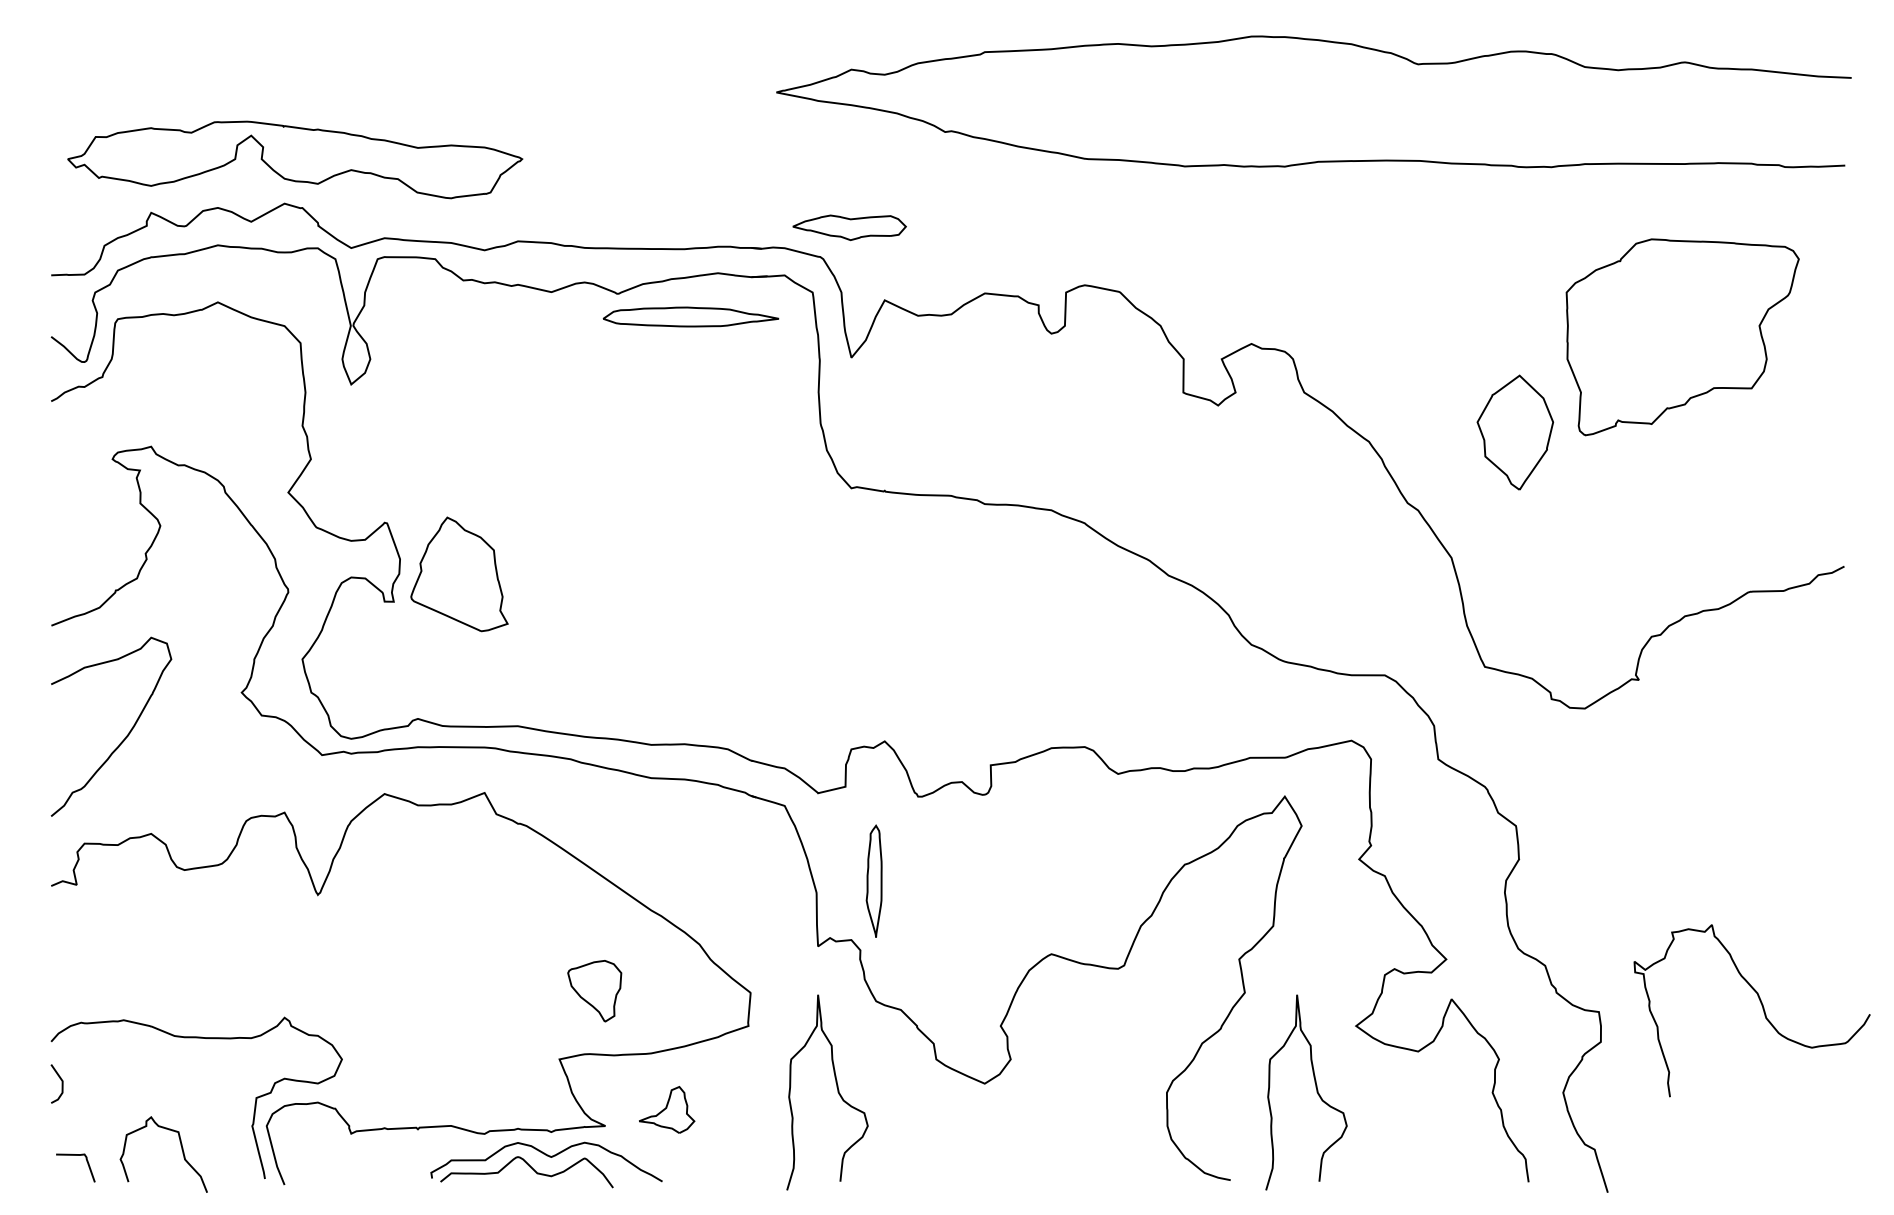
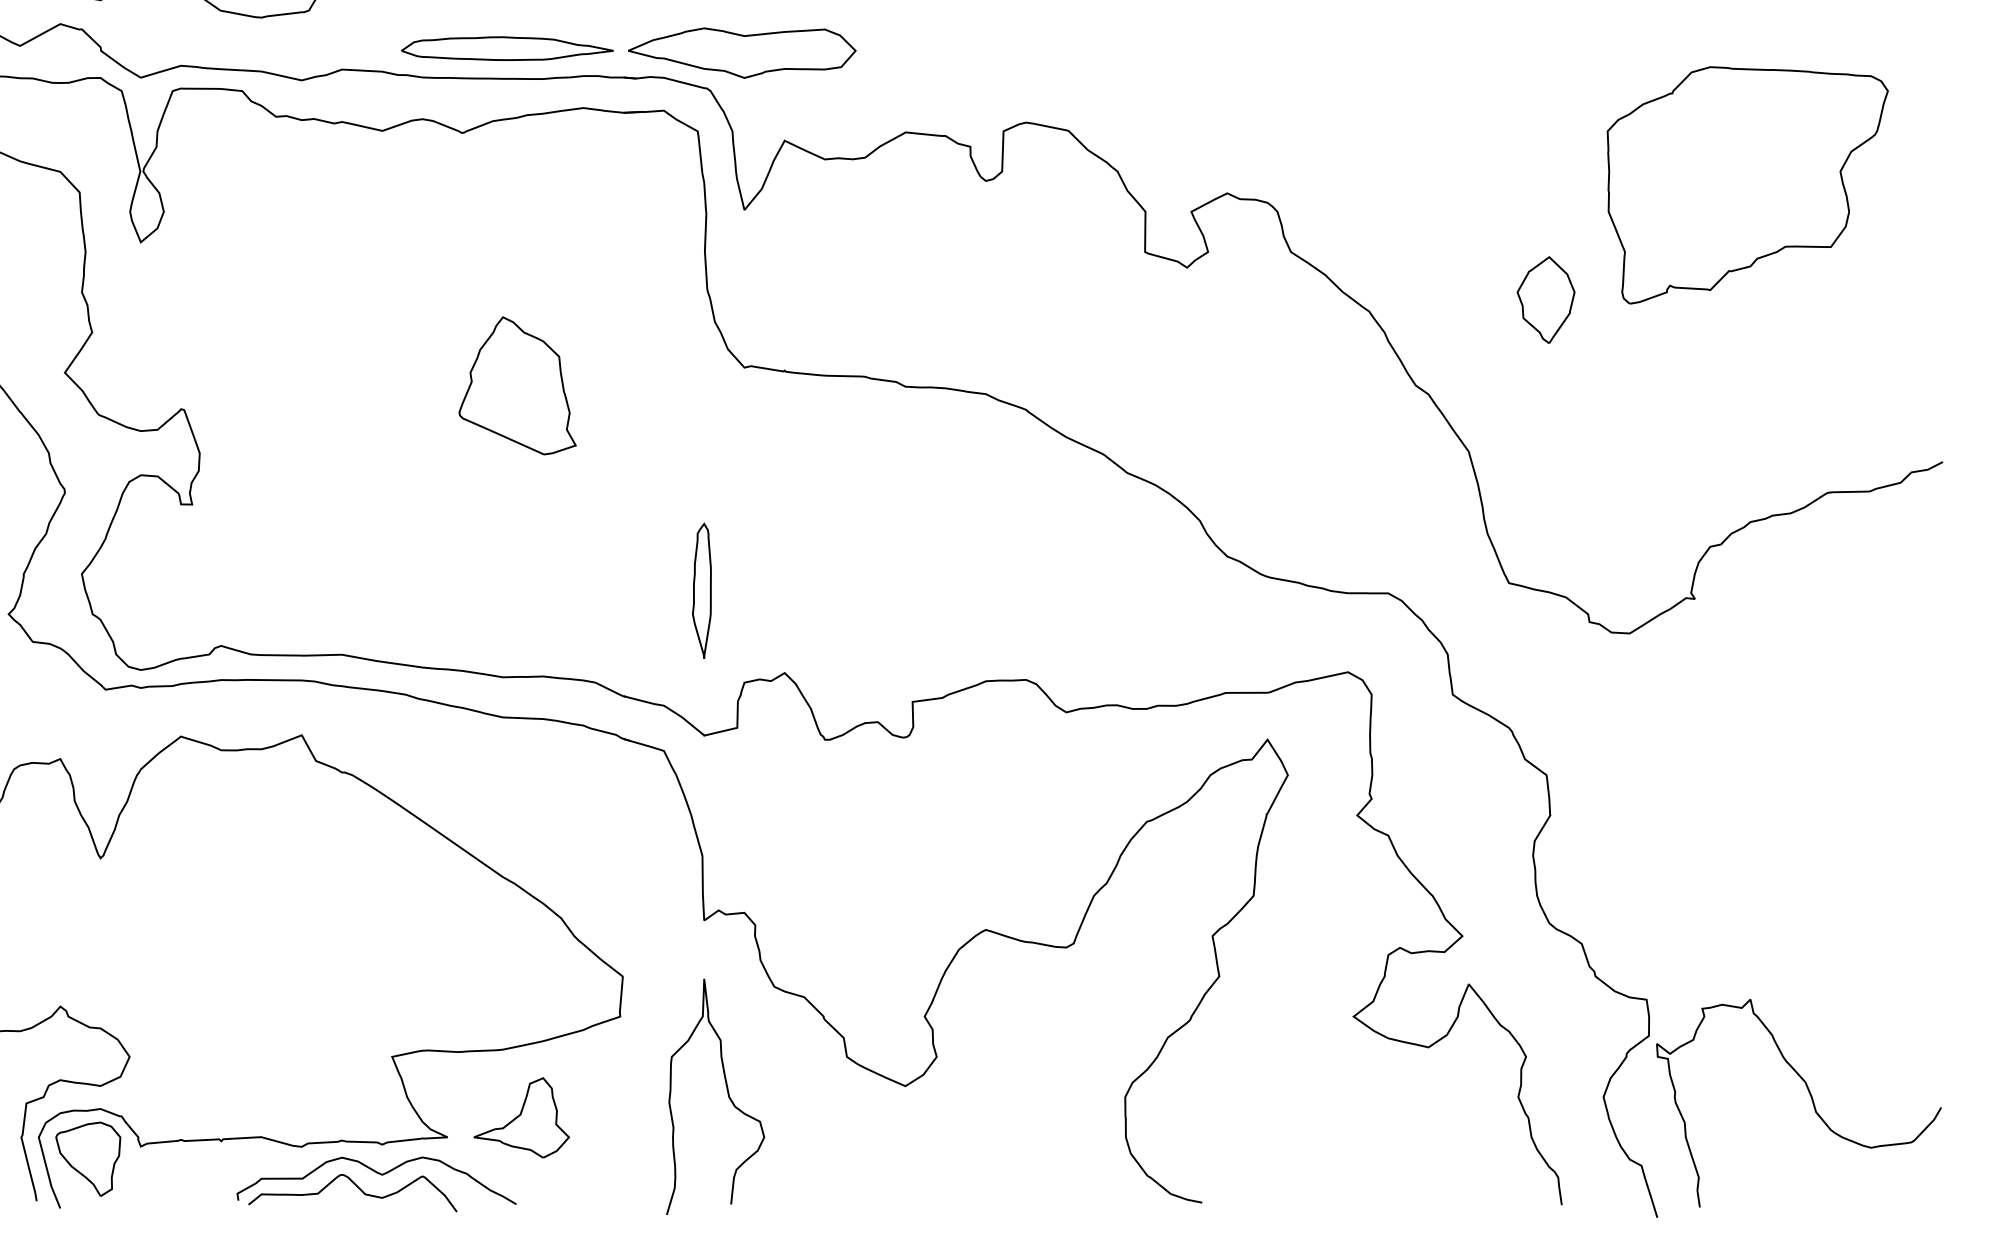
part: (849, 227) -> (742, 52), size x1.67
part: (690, 316) -> (506, 48), moved
part: (1515, 431) -> (1545, 299), size x0.62
part: (459, 574) -> (517, 385), moved
part: (873, 880) -> (701, 589), moved
part: (594, 991) -> (88, 1159), moved
curve: (1762, 1009) -> (1811, 1101), moved
curve: (1316, 1092) -> (1305, 1096), removed
part: (666, 1109) -> (521, 1117), size x1.43

